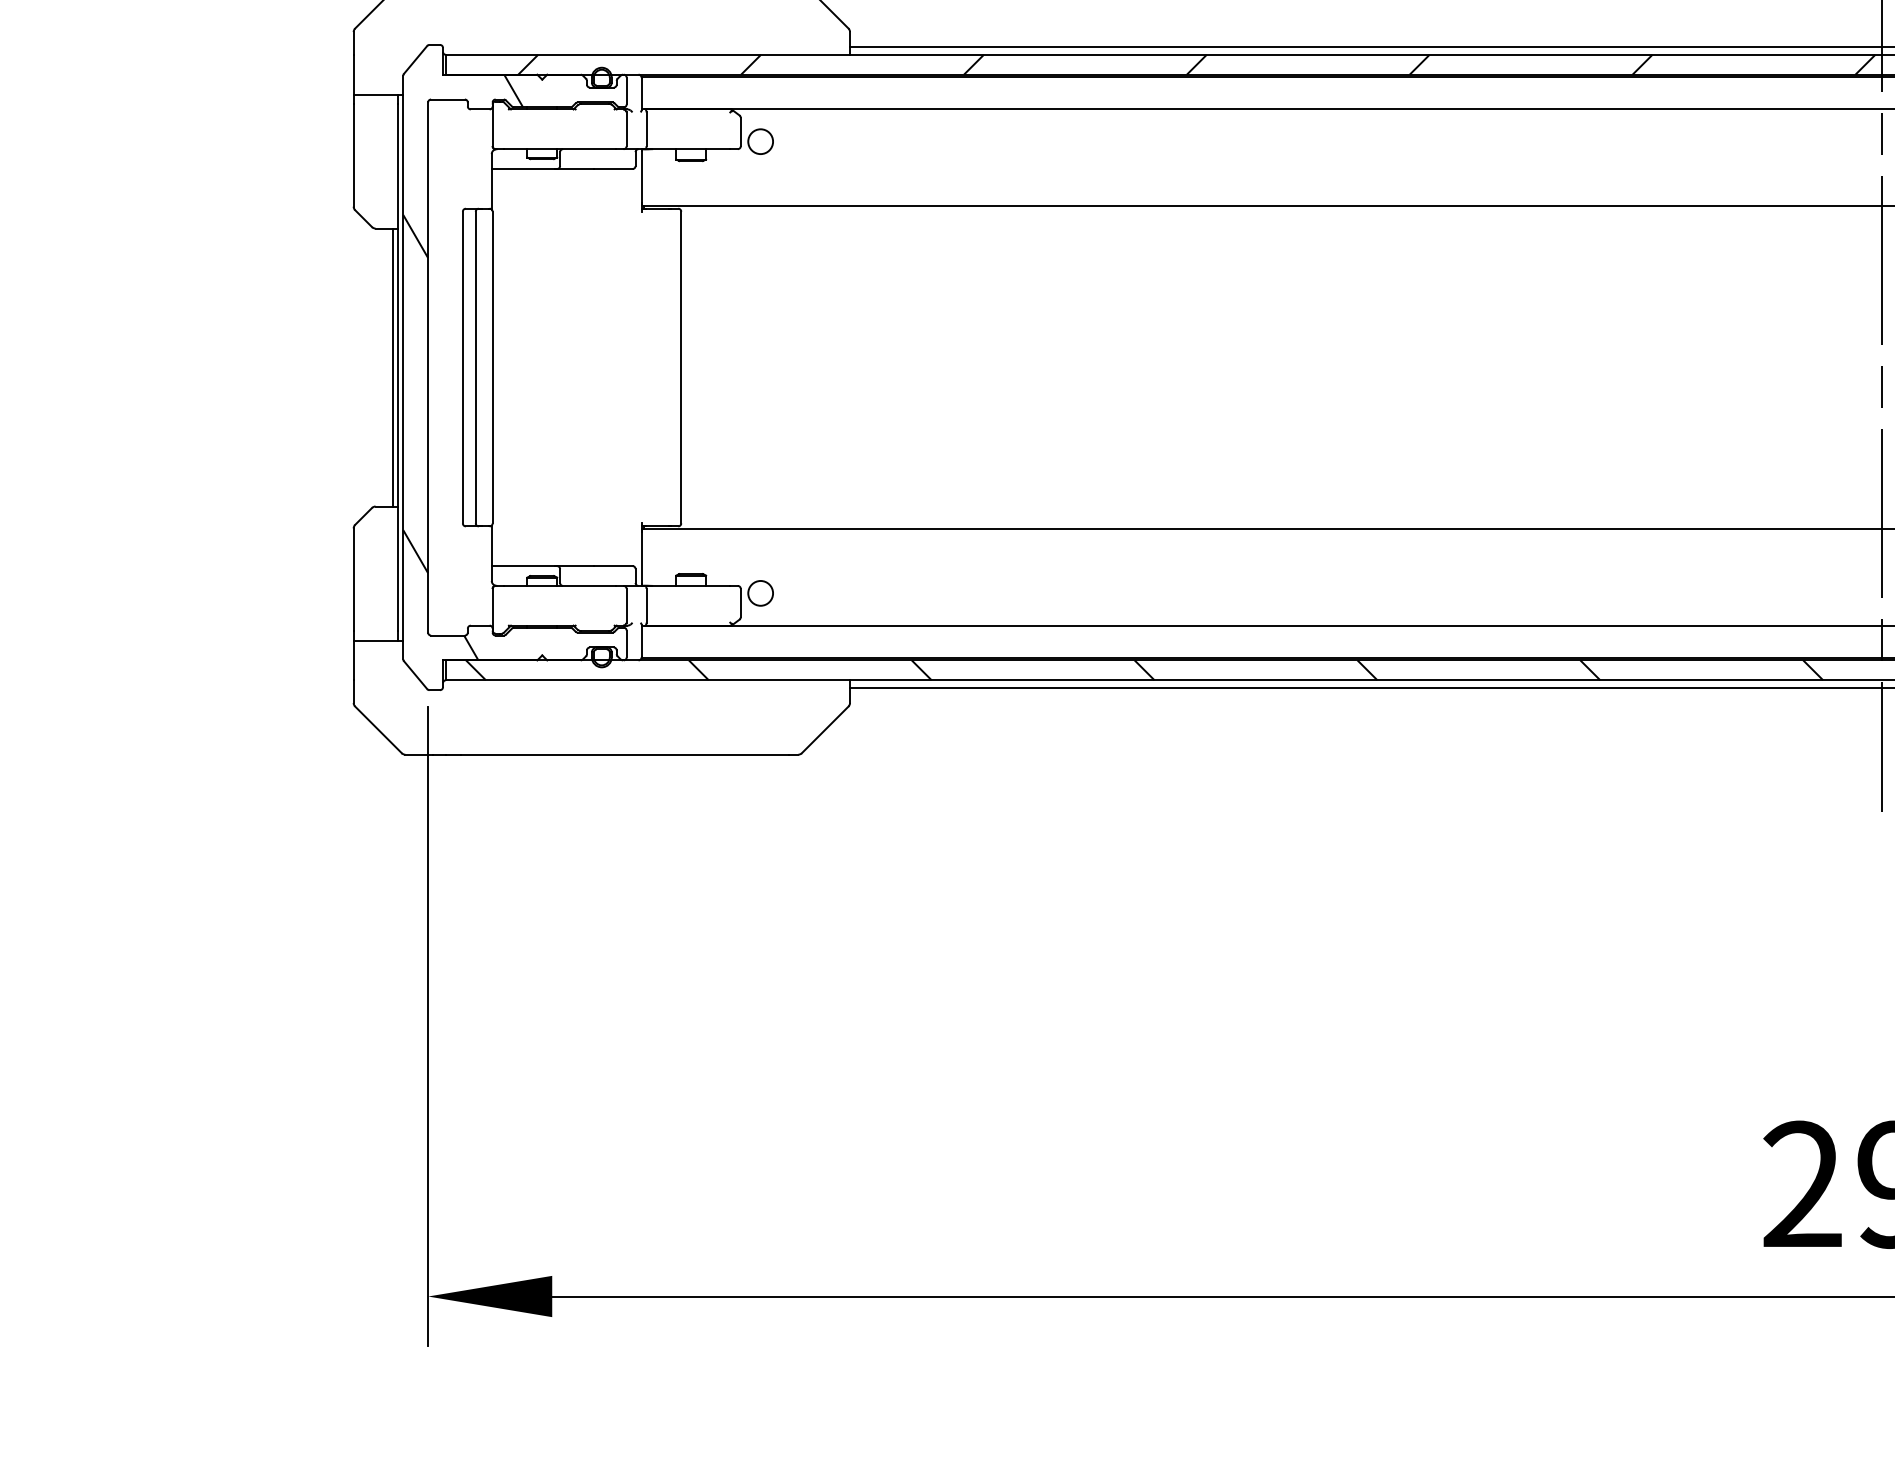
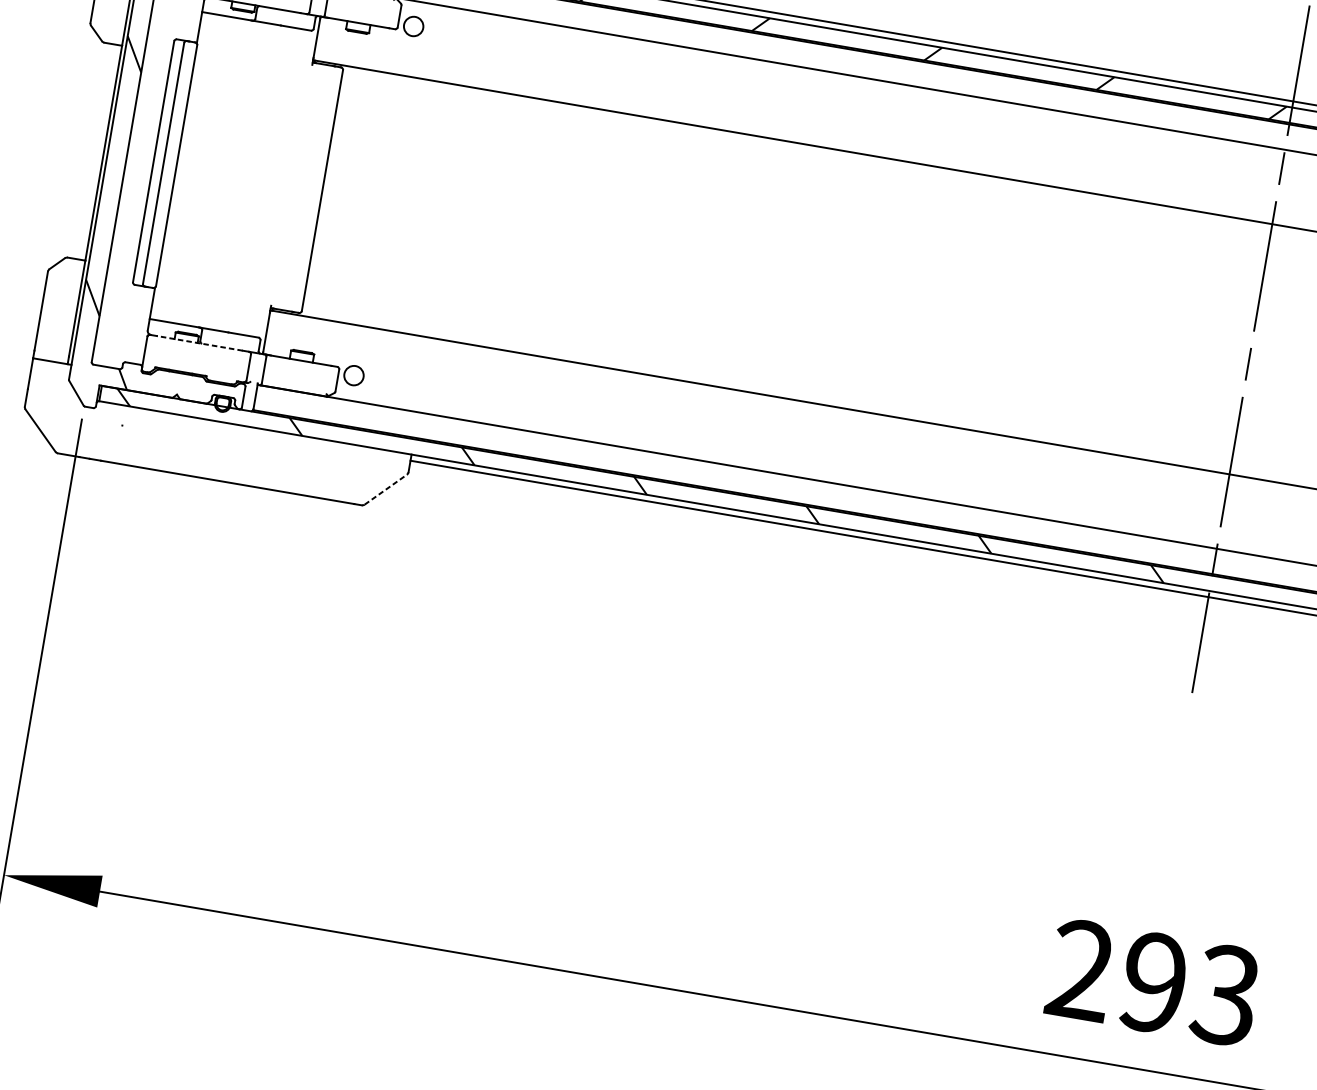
line: (393, 367) -> (100, 152), removed
line: (560, 585) -> (200, 343), solid -> dashed
line: (825, 729) -> (386, 489), solid -> dashed

